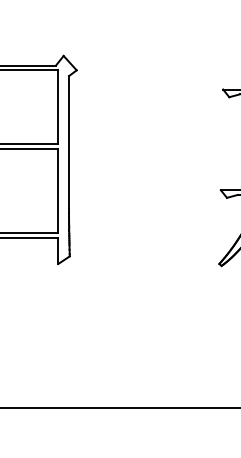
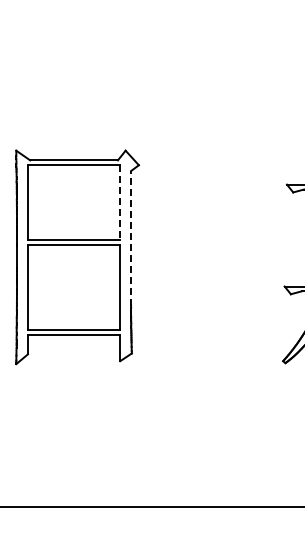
line: (58, 108) -> (120, 203), solid -> dashed
line: (69, 141) -> (131, 237), solid -> dashed

